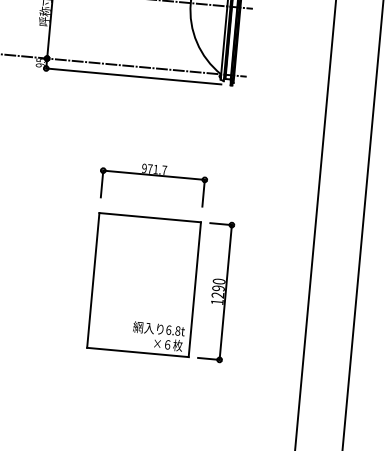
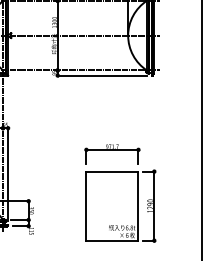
part: (161, 261) -> (120, 193), moved

